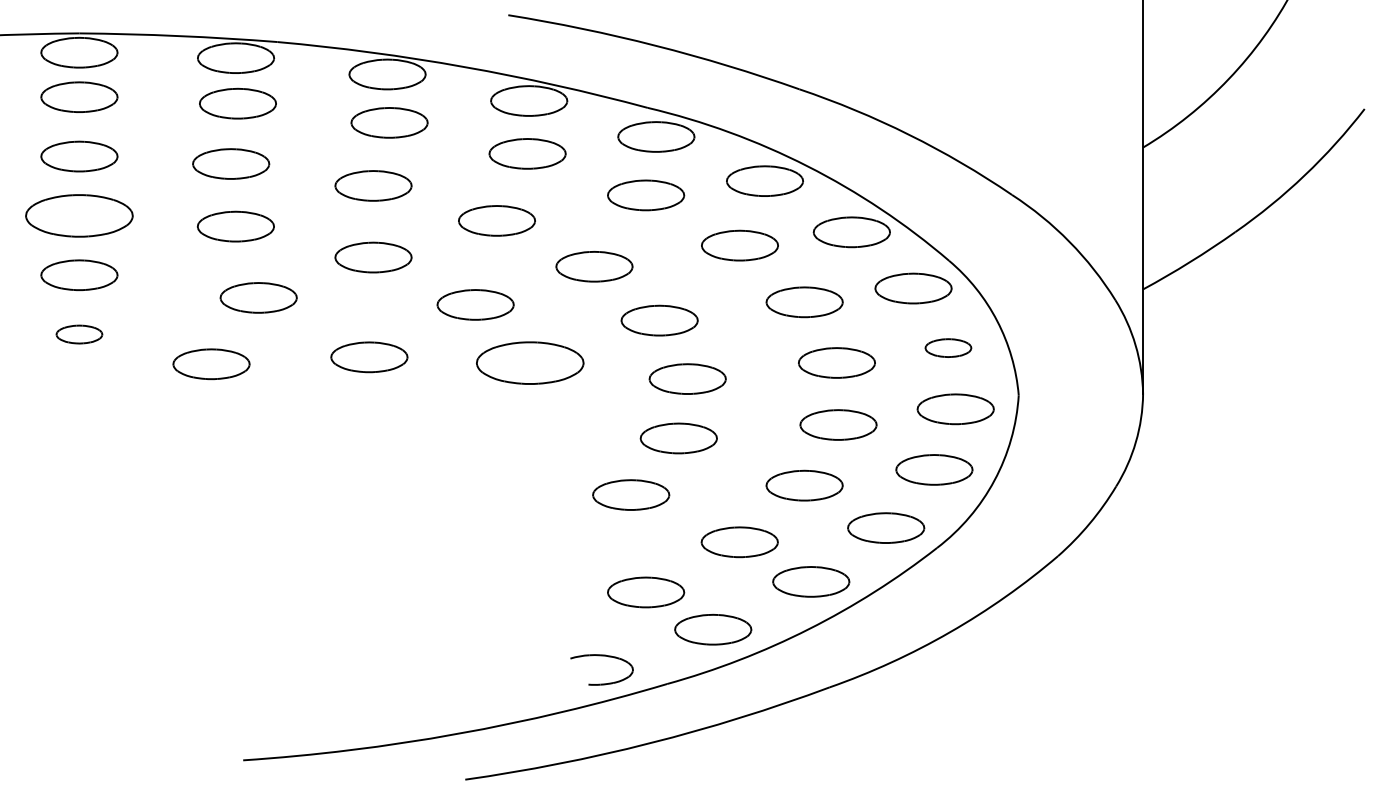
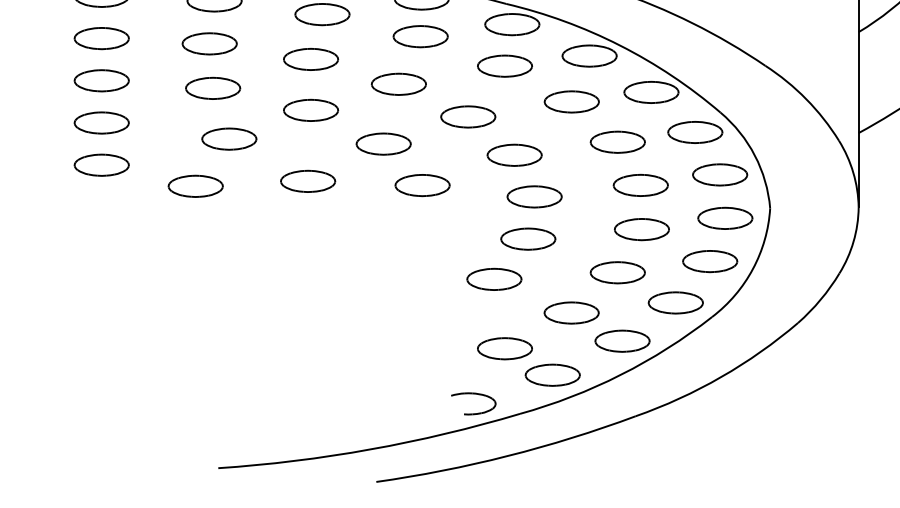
part: (79, 215) -> (101, 80), size x0.71
part: (79, 334) -> (101, 165), size x1.67
part: (948, 347) -> (720, 174), size x1.67
part: (530, 362) -> (422, 185), size x0.71

